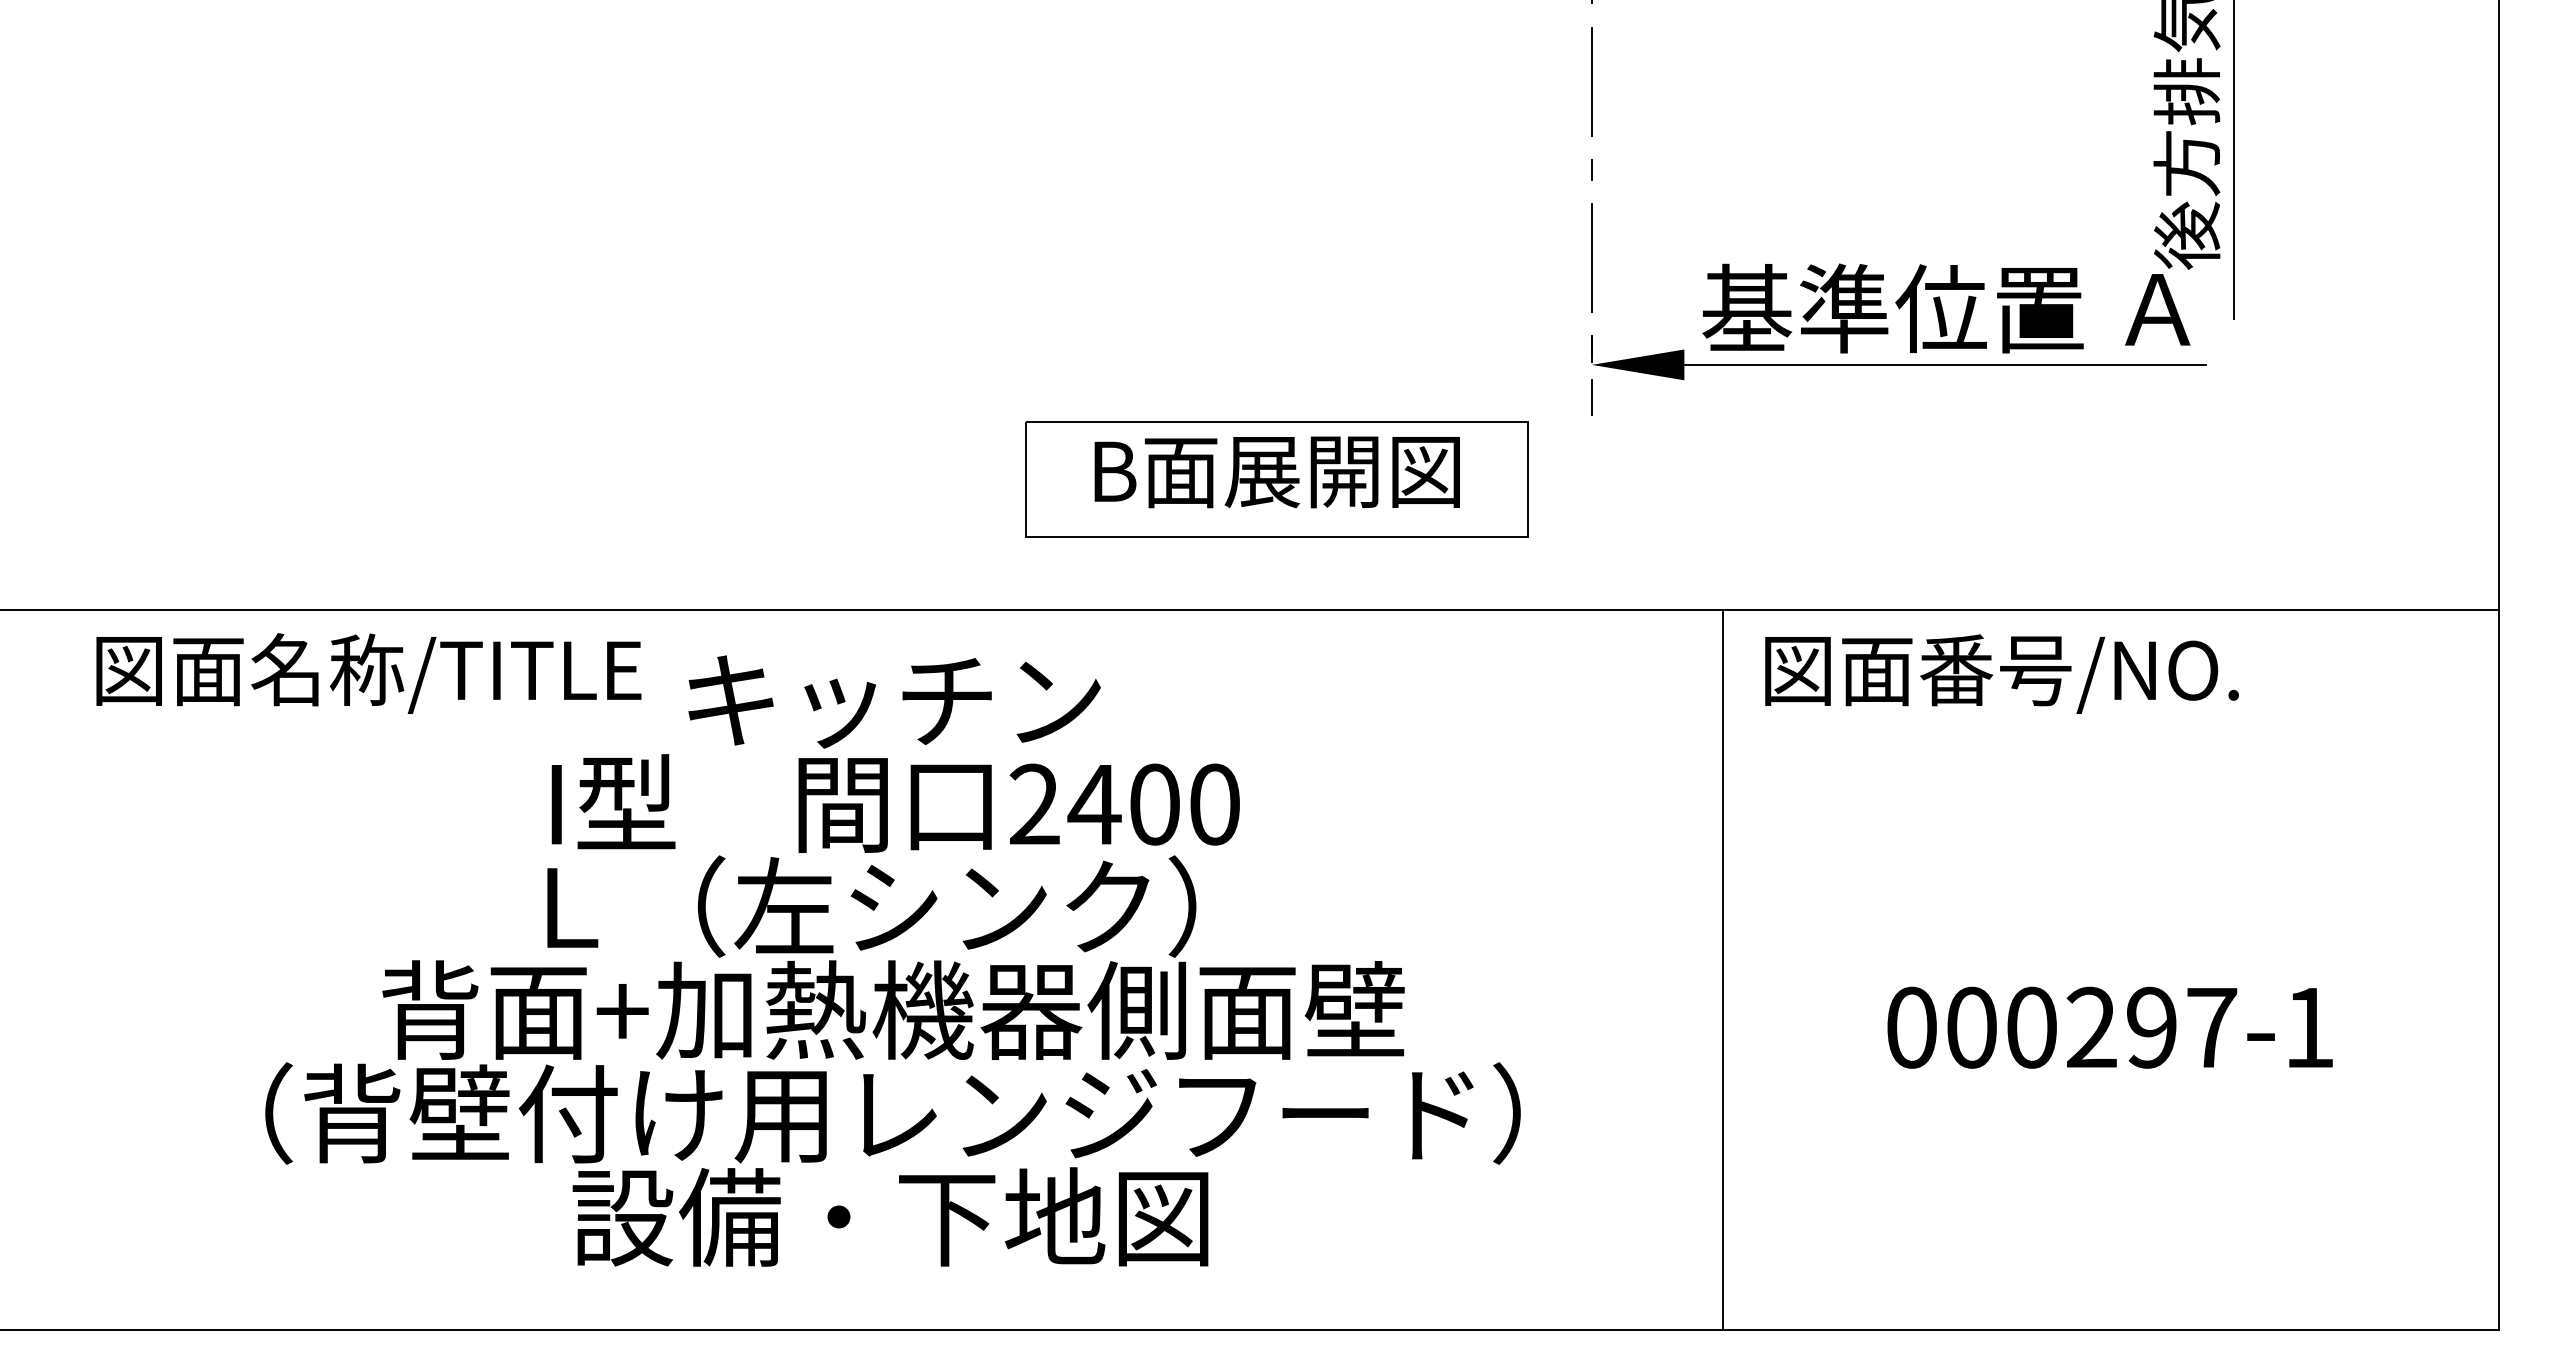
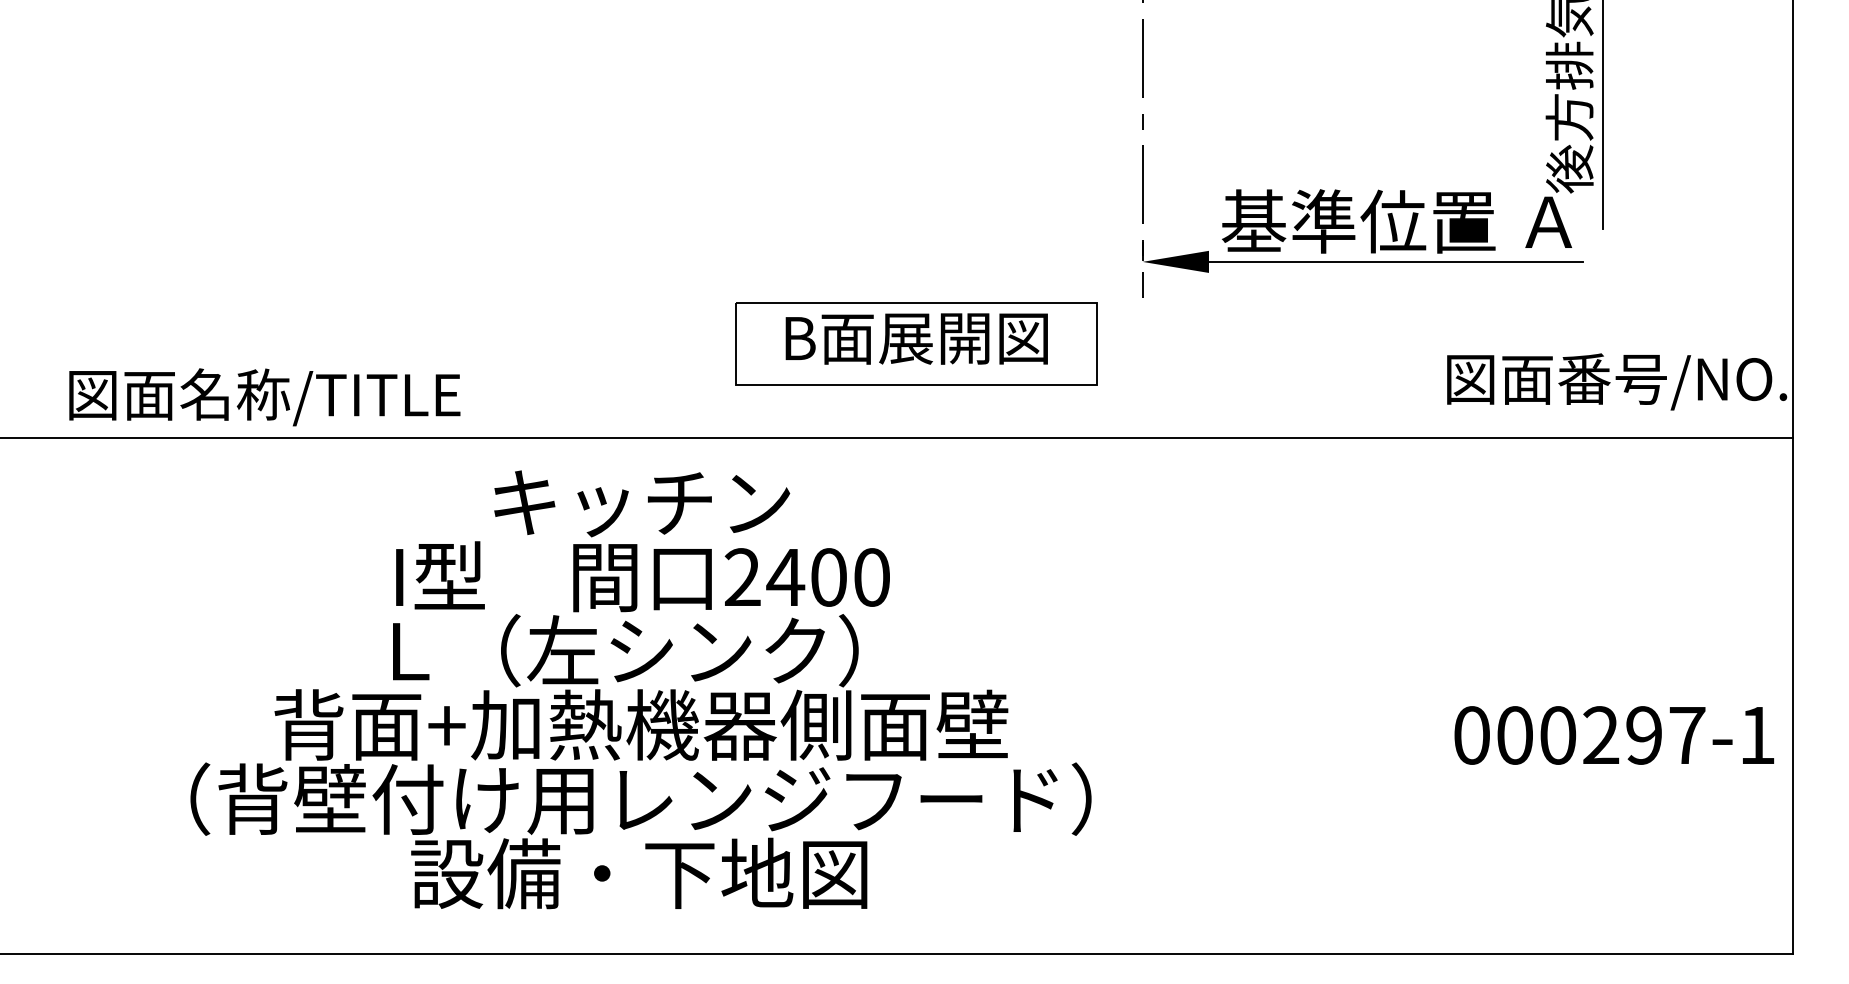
text: (368, 673) -> (264, 397), moved
text: (2001, 673) -> (1616, 381), moved
line: (1723, 969) -> (1237, 695), removed
text: (2109, 1027) -> (1613, 735), moved

